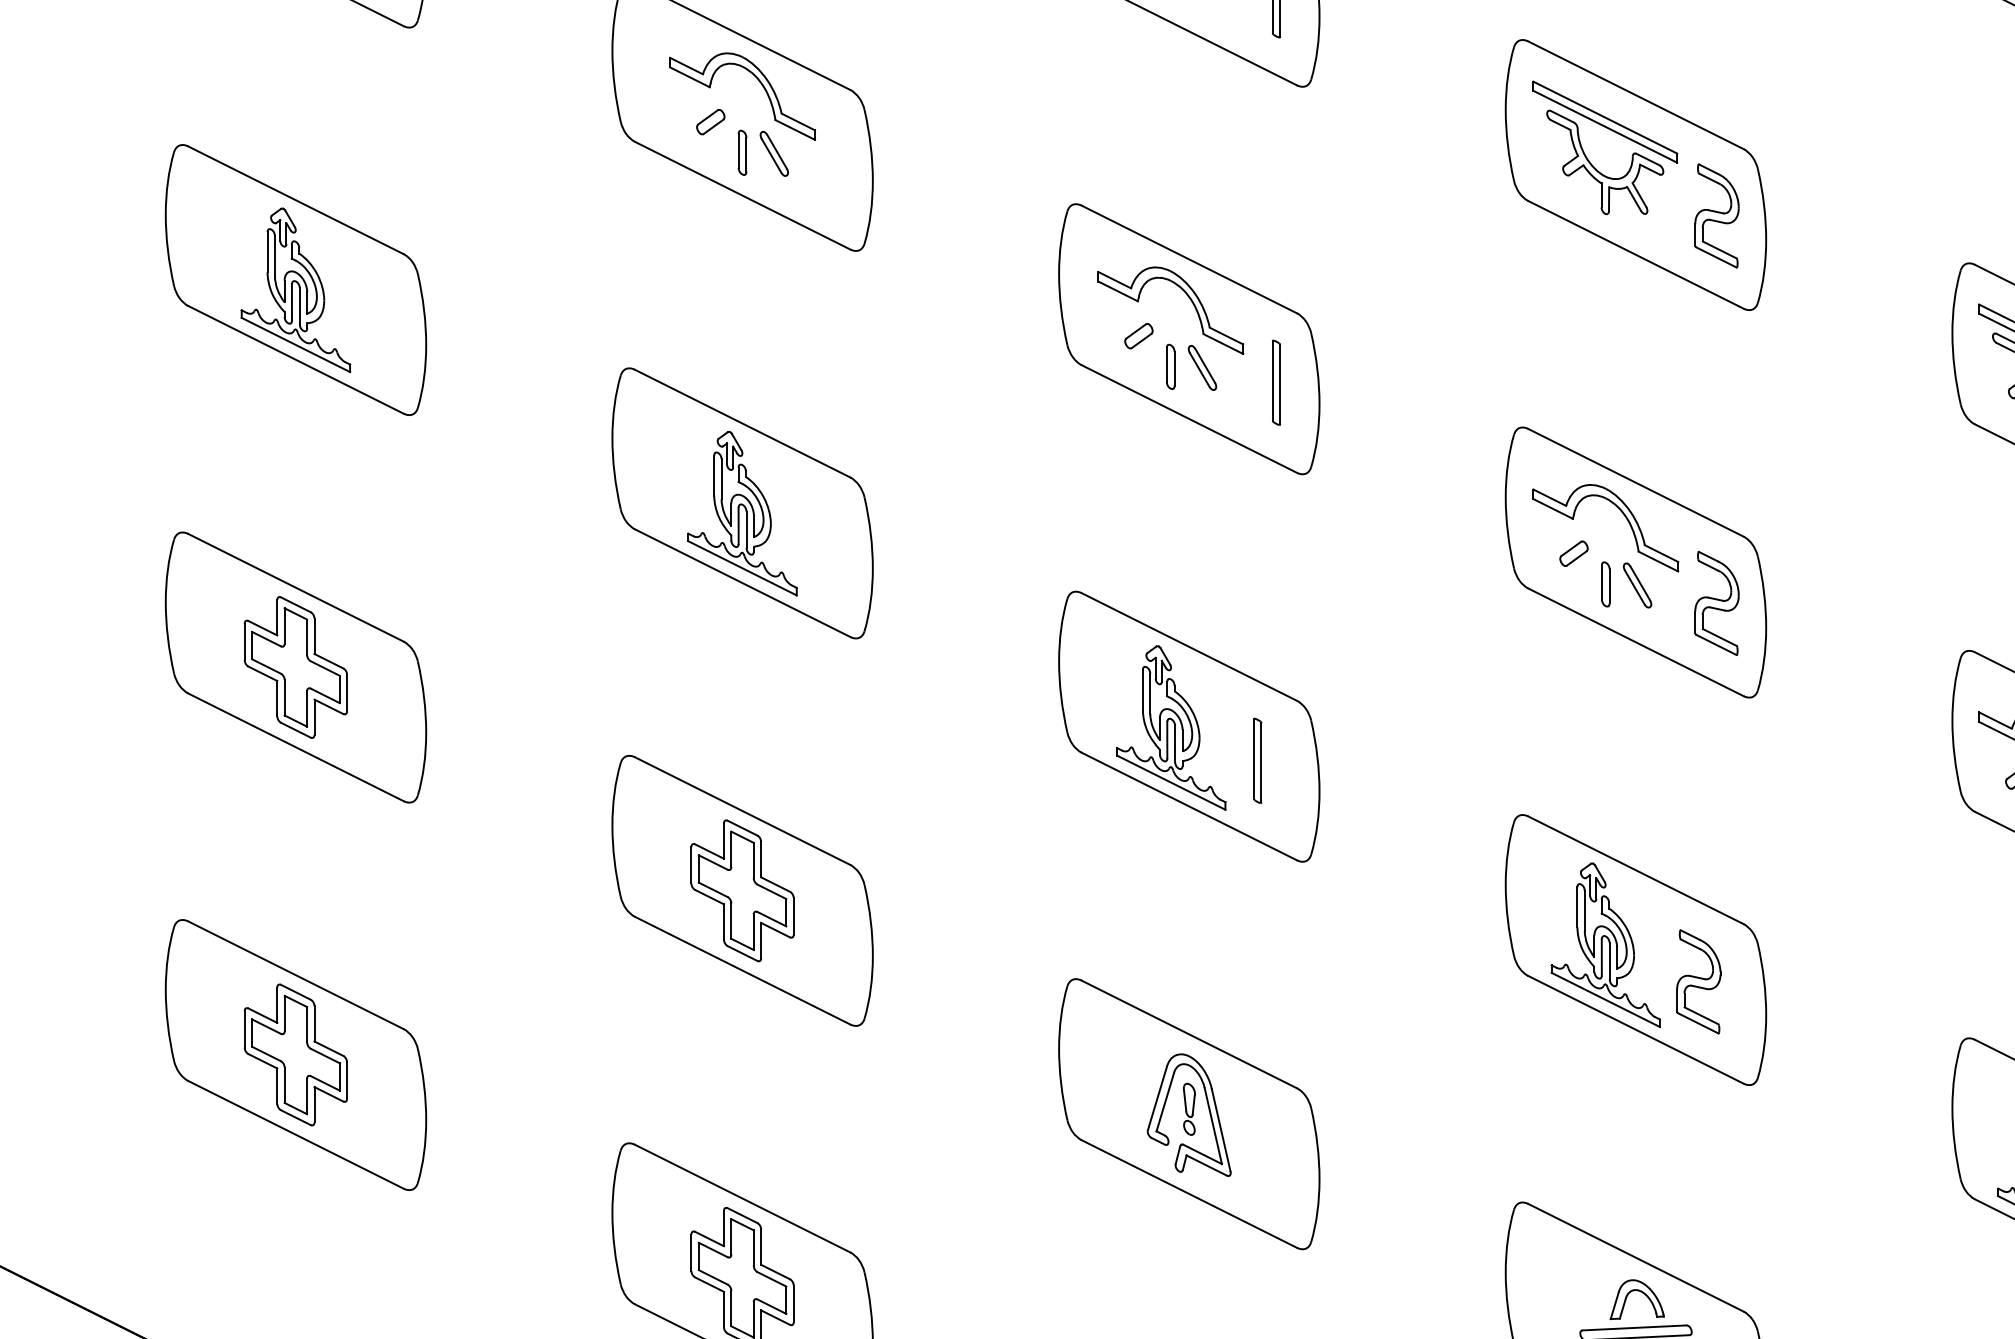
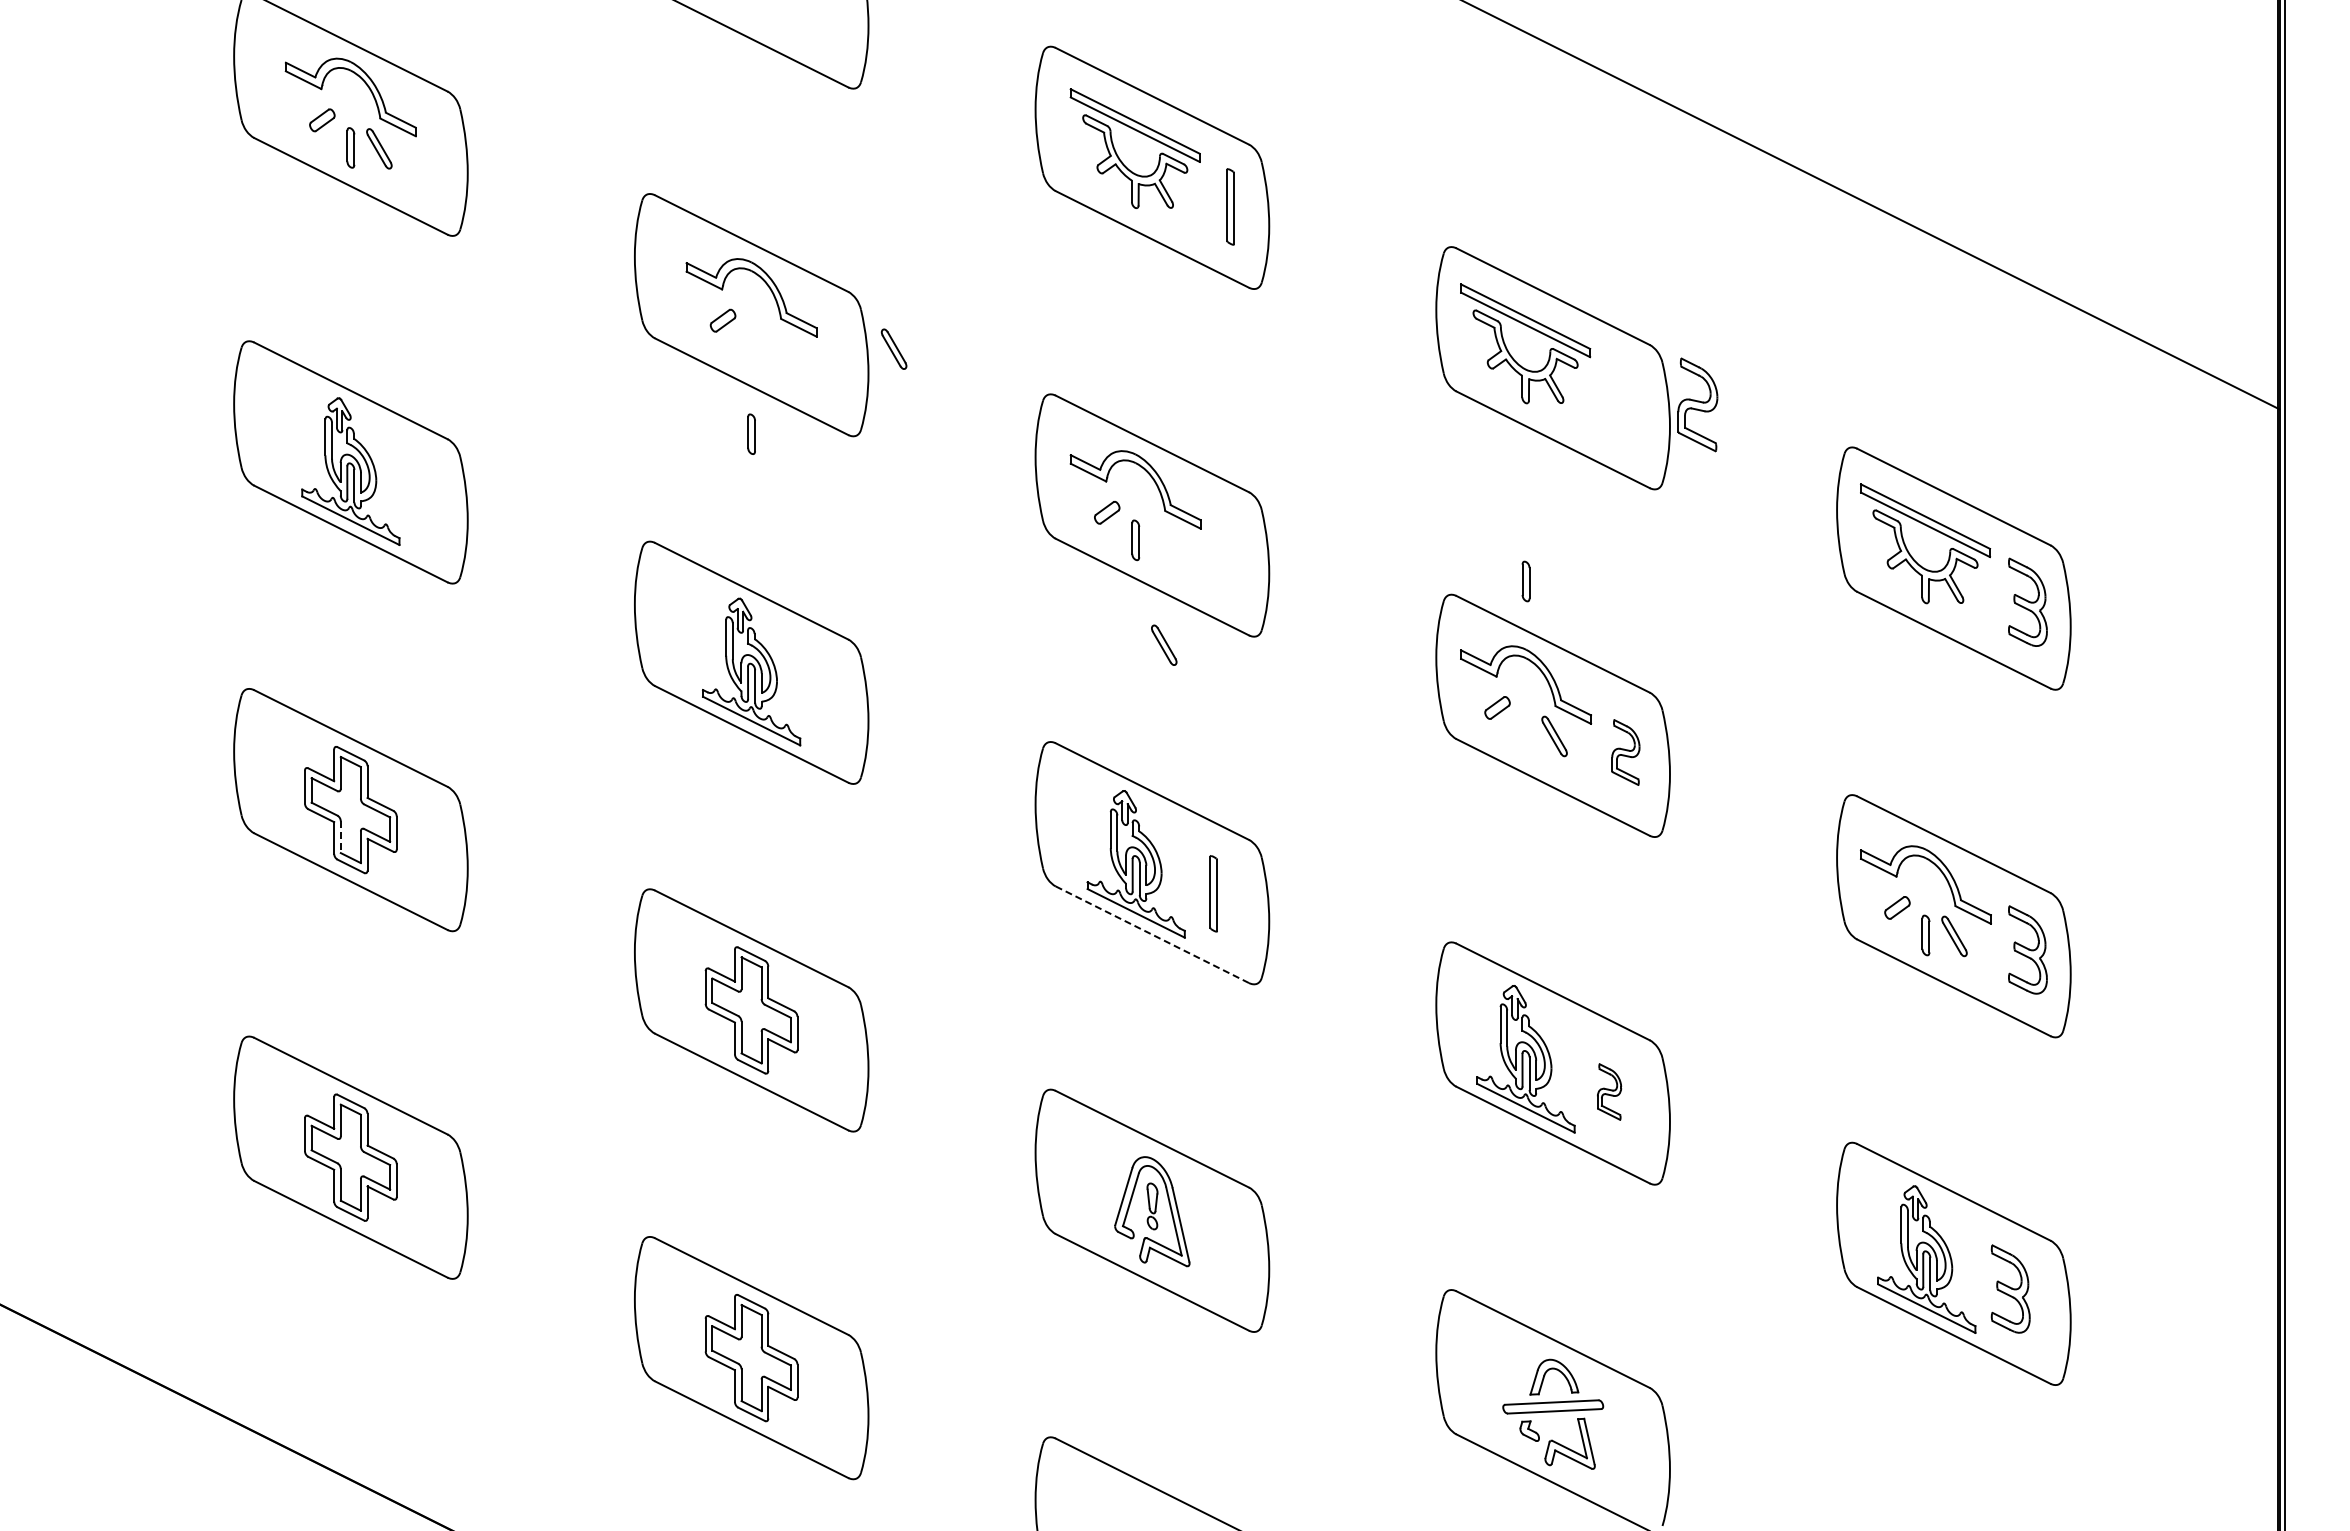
part: (742, 151) -> (751, 433), moved
part: (773, 153) -> (893, 348), moved
part: (1716, 215) -> (1697, 404), moved
part: (1202, 367) -> (1164, 644), moved
part: (1276, 382) -> (1230, 554), removed
part: (1605, 584) -> (1525, 581), moved
part: (1716, 603) -> (1625, 752), size x0.7
line: (284, 698) -> (340, 837), solid -> dashed
line: (1189, 806) -> (1152, 934), solid -> dashed
part: (1698, 981) -> (1609, 1091), size x0.6

